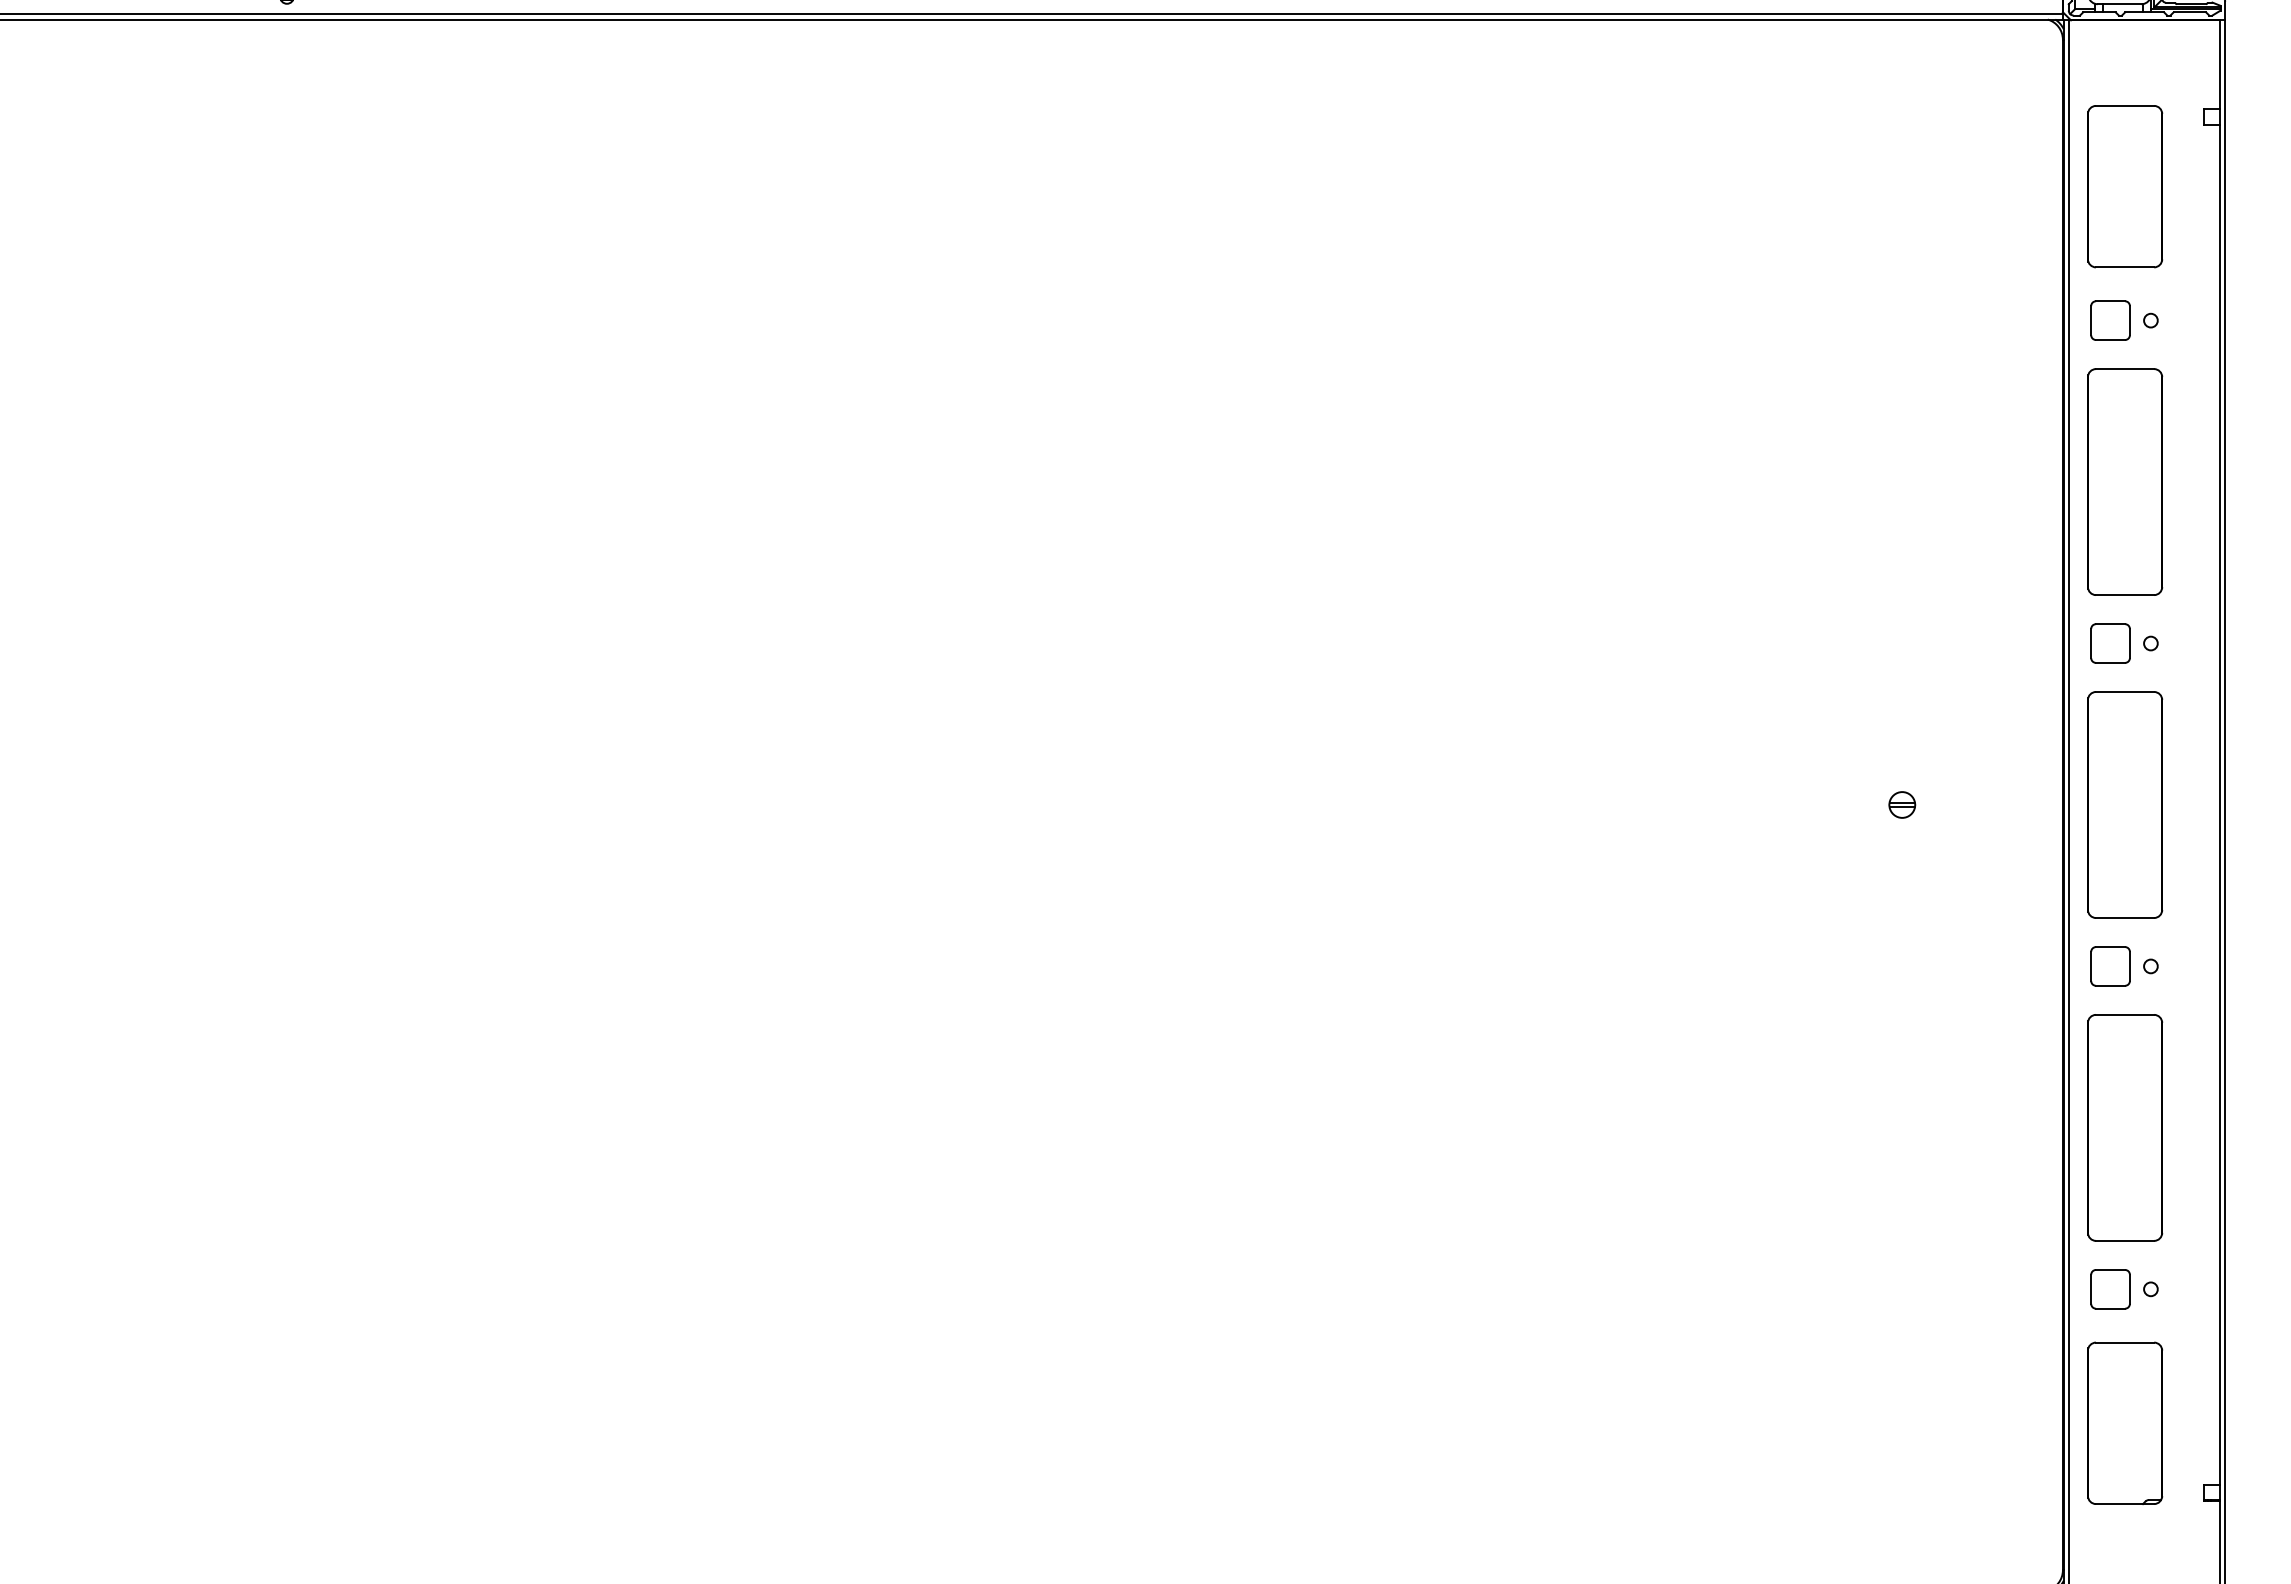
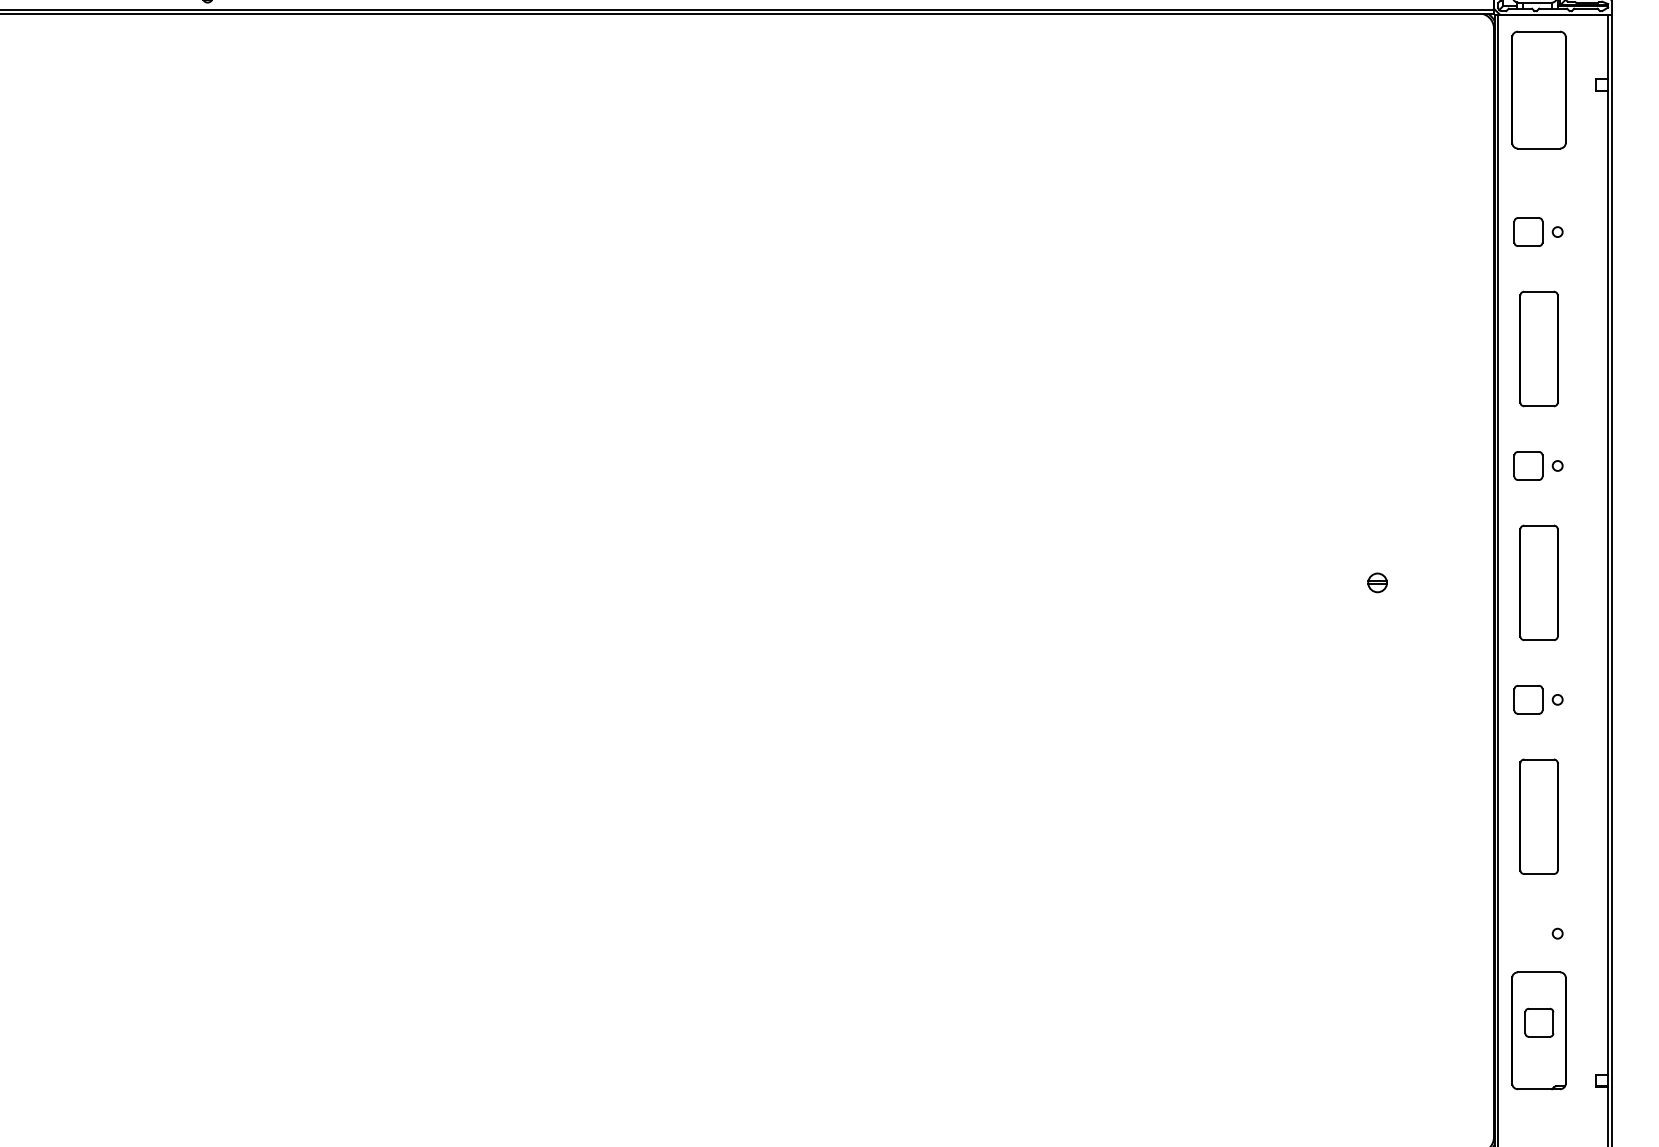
part: (2125, 186) -> (1539, 90), moved
part: (2125, 481) -> (1539, 348), size x0.7
part: (2125, 804) -> (1539, 582), size x0.7
part: (2125, 1127) -> (1539, 816), size x0.7
part: (2110, 1289) -> (1539, 1022), moved

